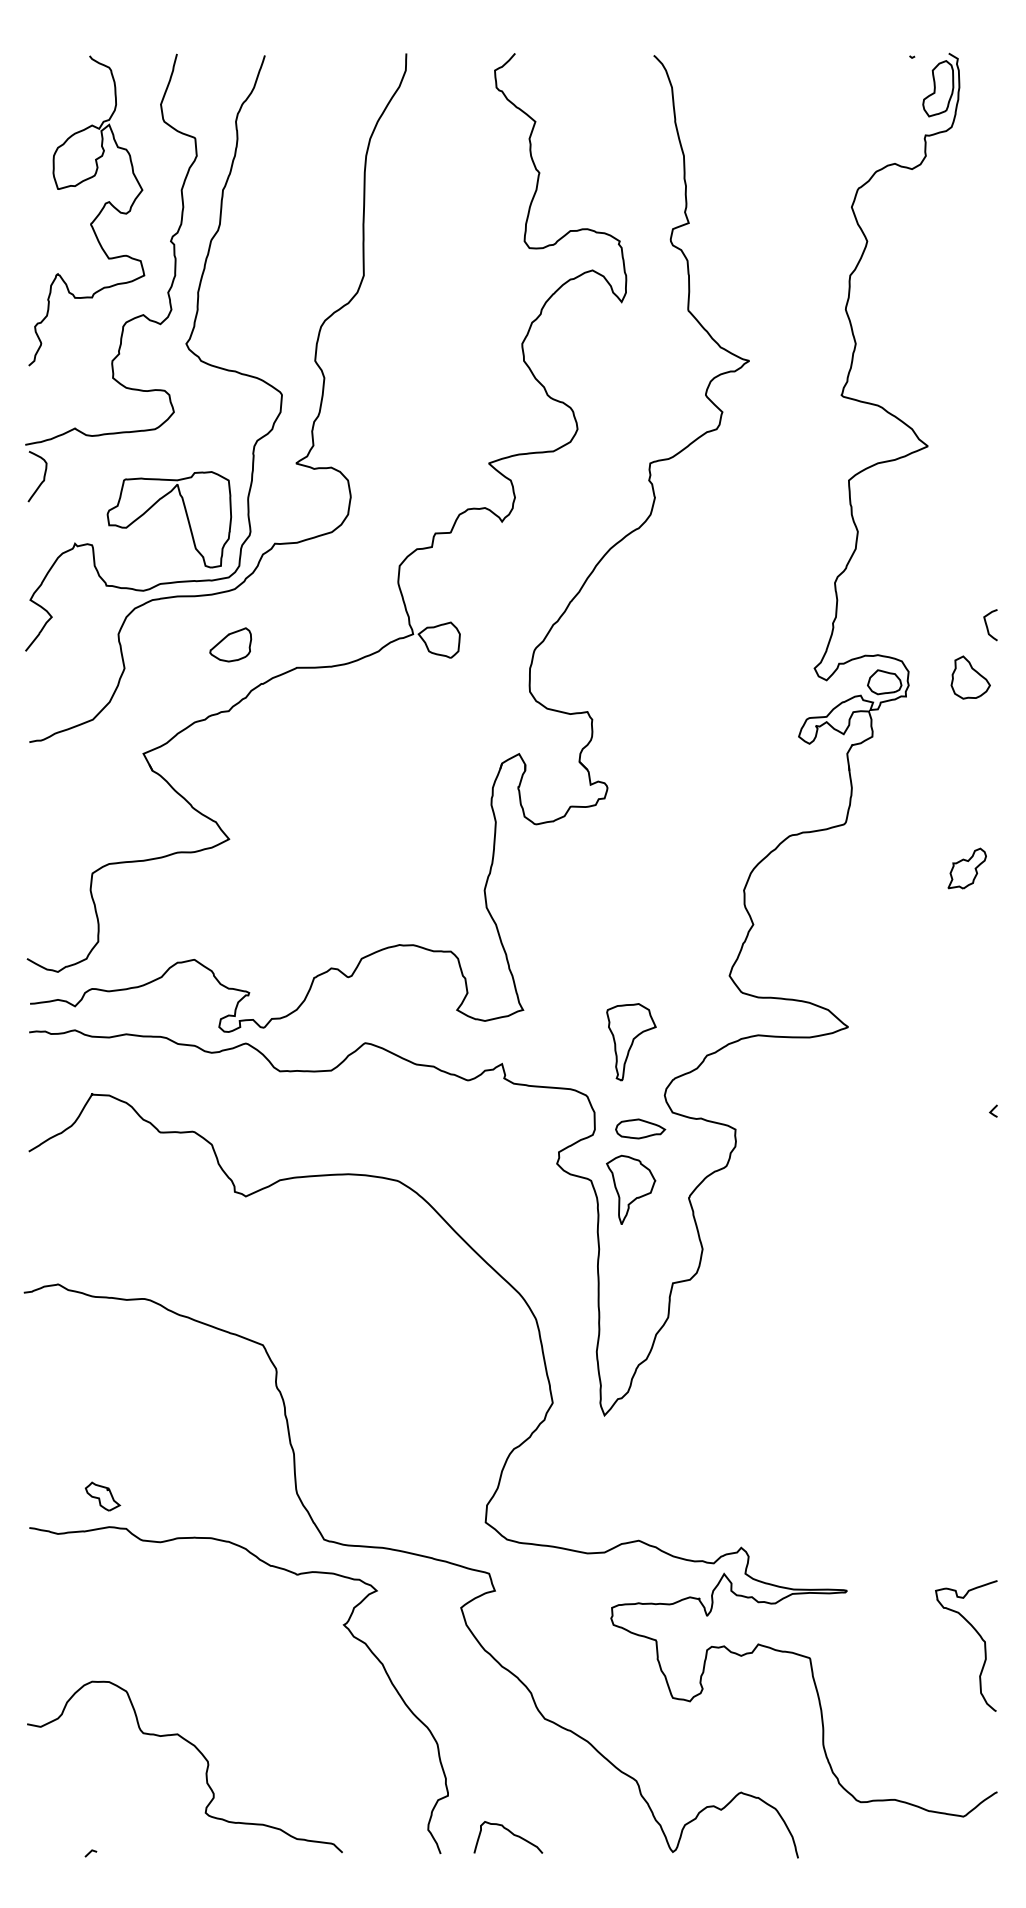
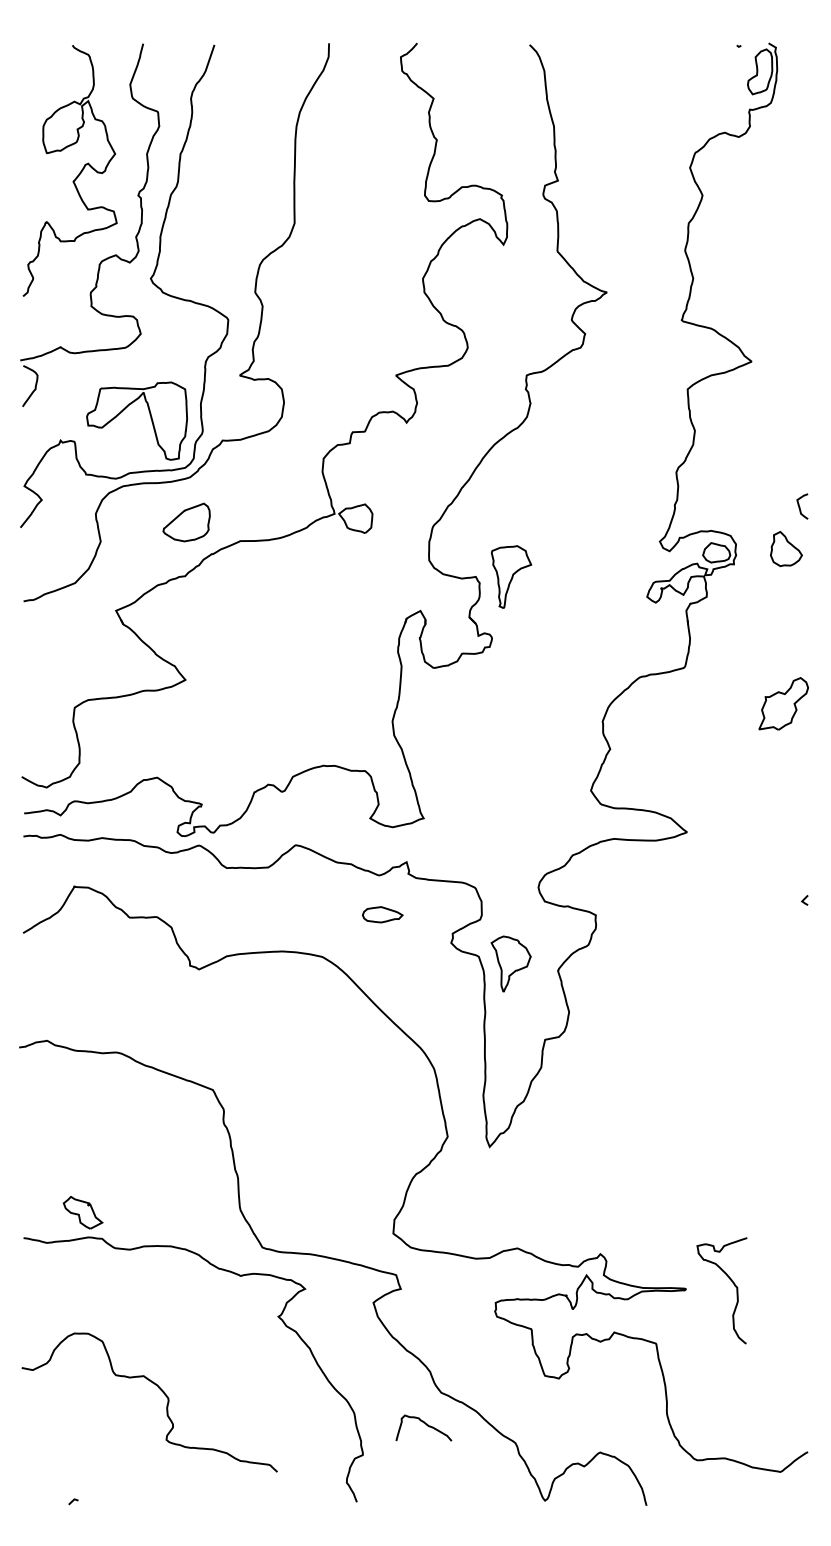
part: (230, 644) -> (186, 522), size x1.4
part: (966, 868) -> (782, 703), size x1.6
part: (631, 1042) -> (511, 577), moved
part: (640, 1128) -> (382, 914), moved
part: (102, 1496) -> (82, 1212), size x1.4
curve: (978, 1635) -> (731, 1282), moved
curve: (198, 1751) -> (160, 1390), moved
curve: (510, 1833) -> (425, 1424), moved

